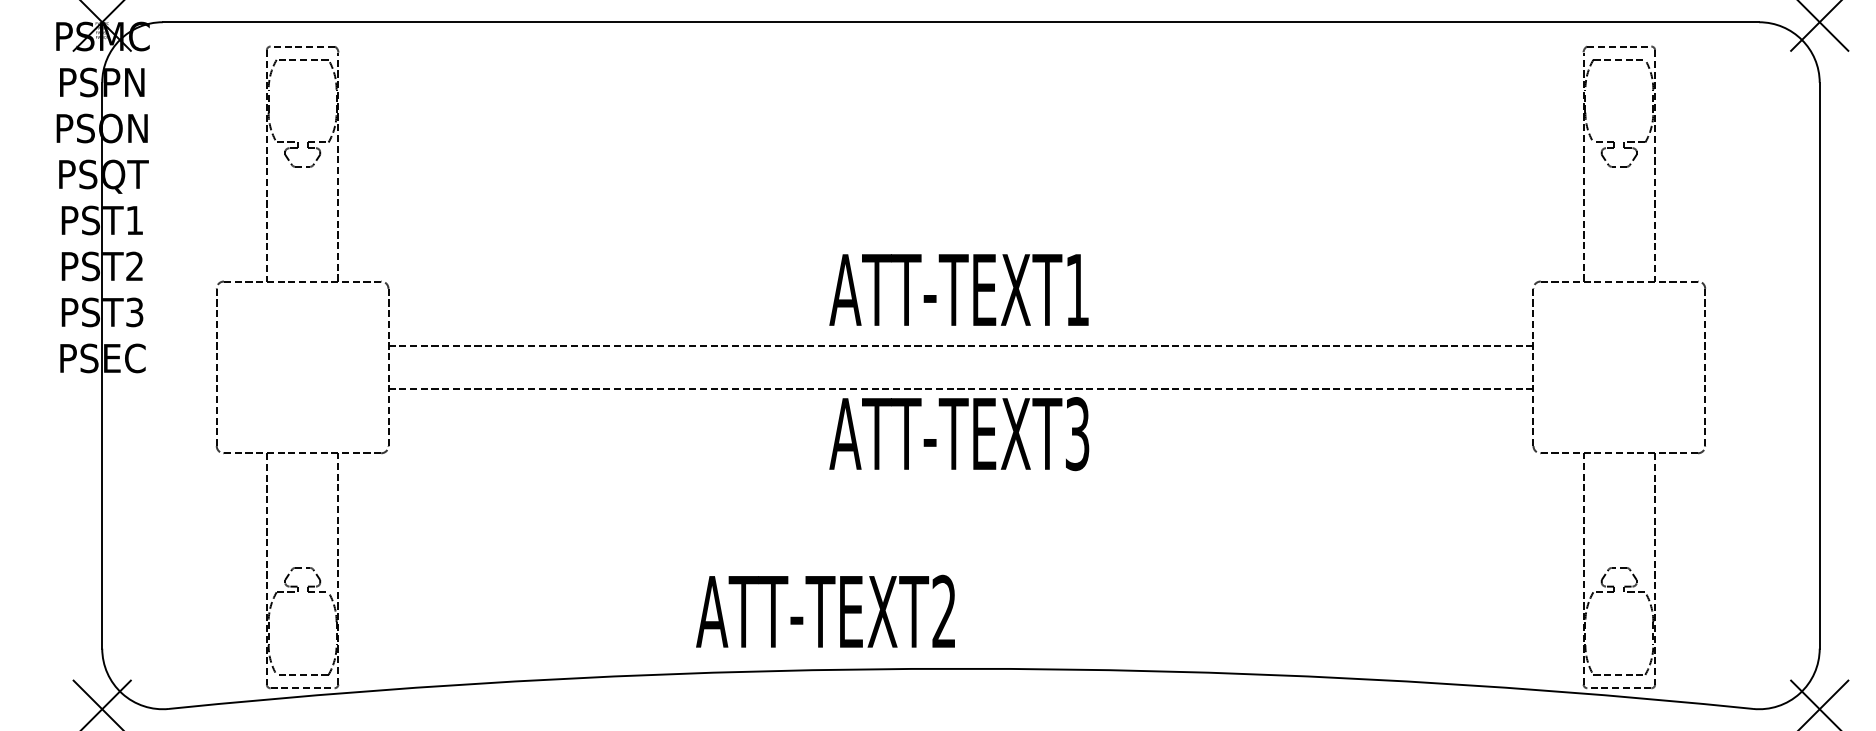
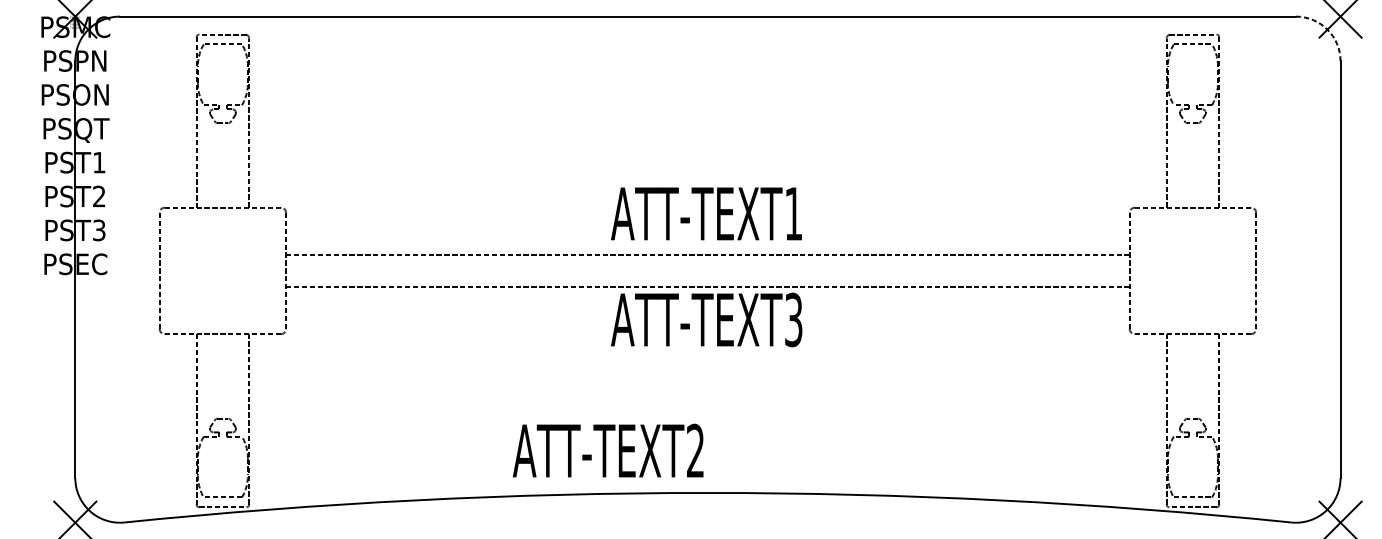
arc: (1801, 39) -> (1327, 29), solid -> dashed

